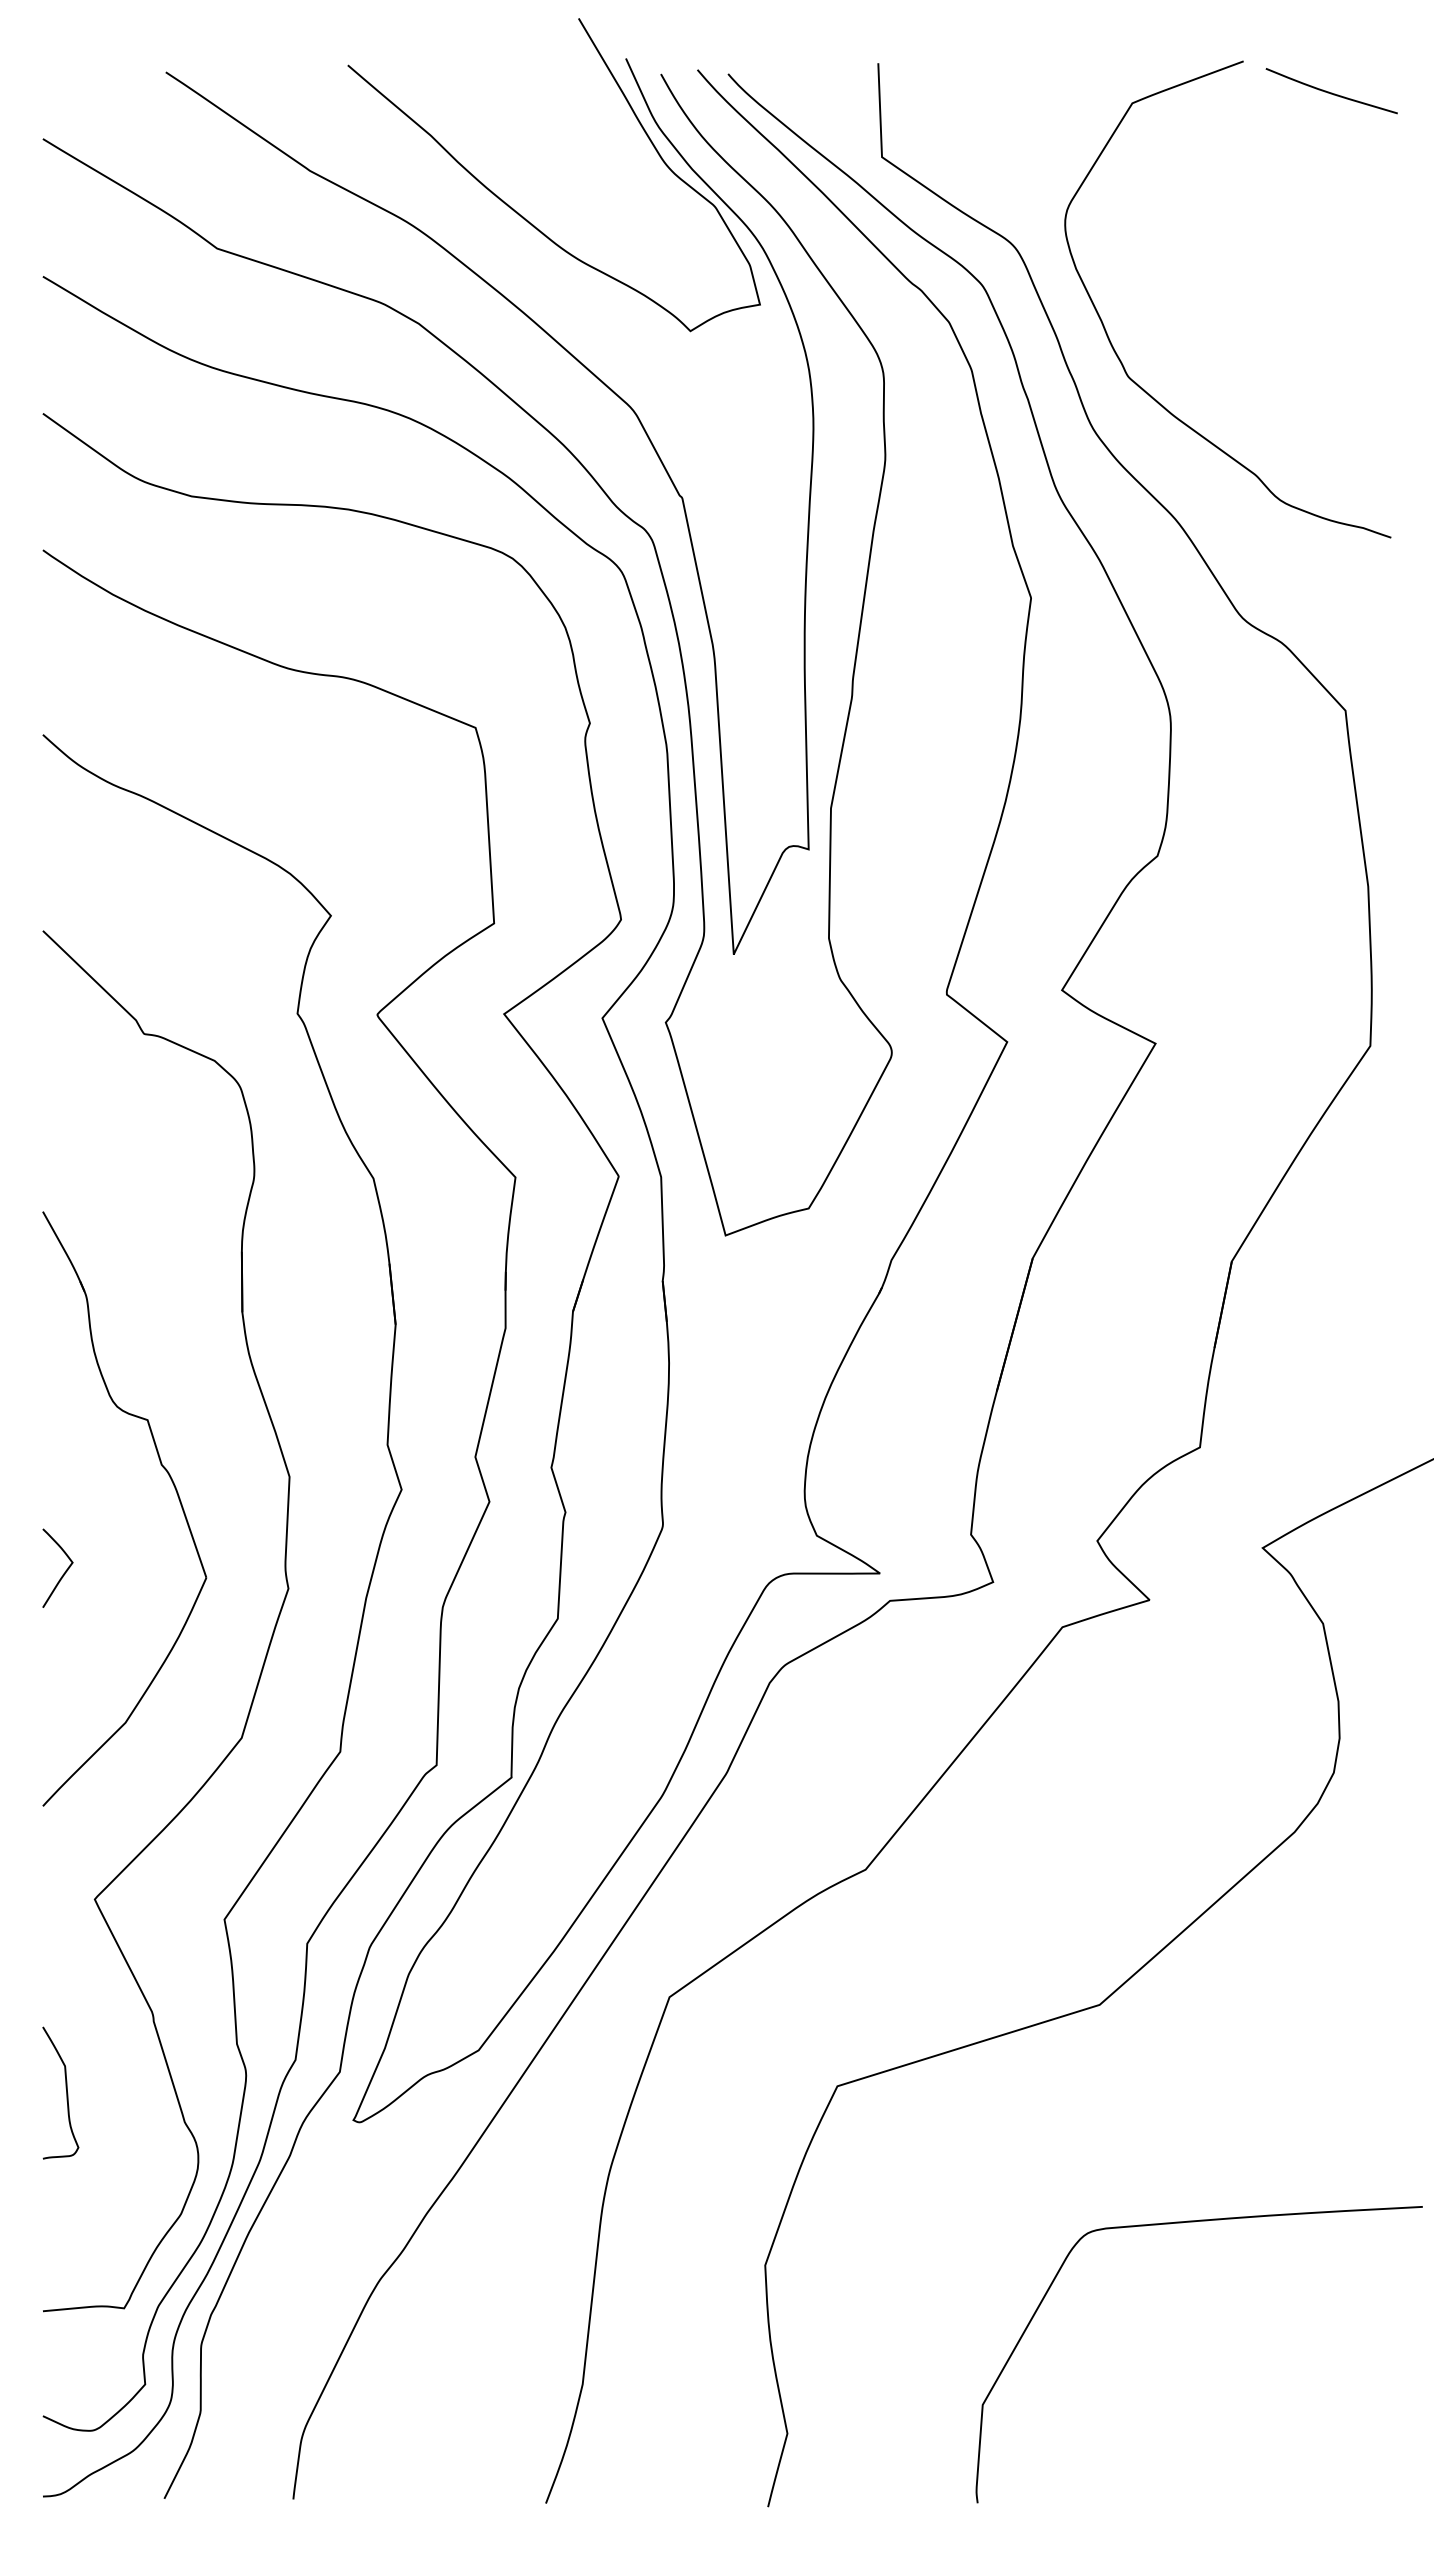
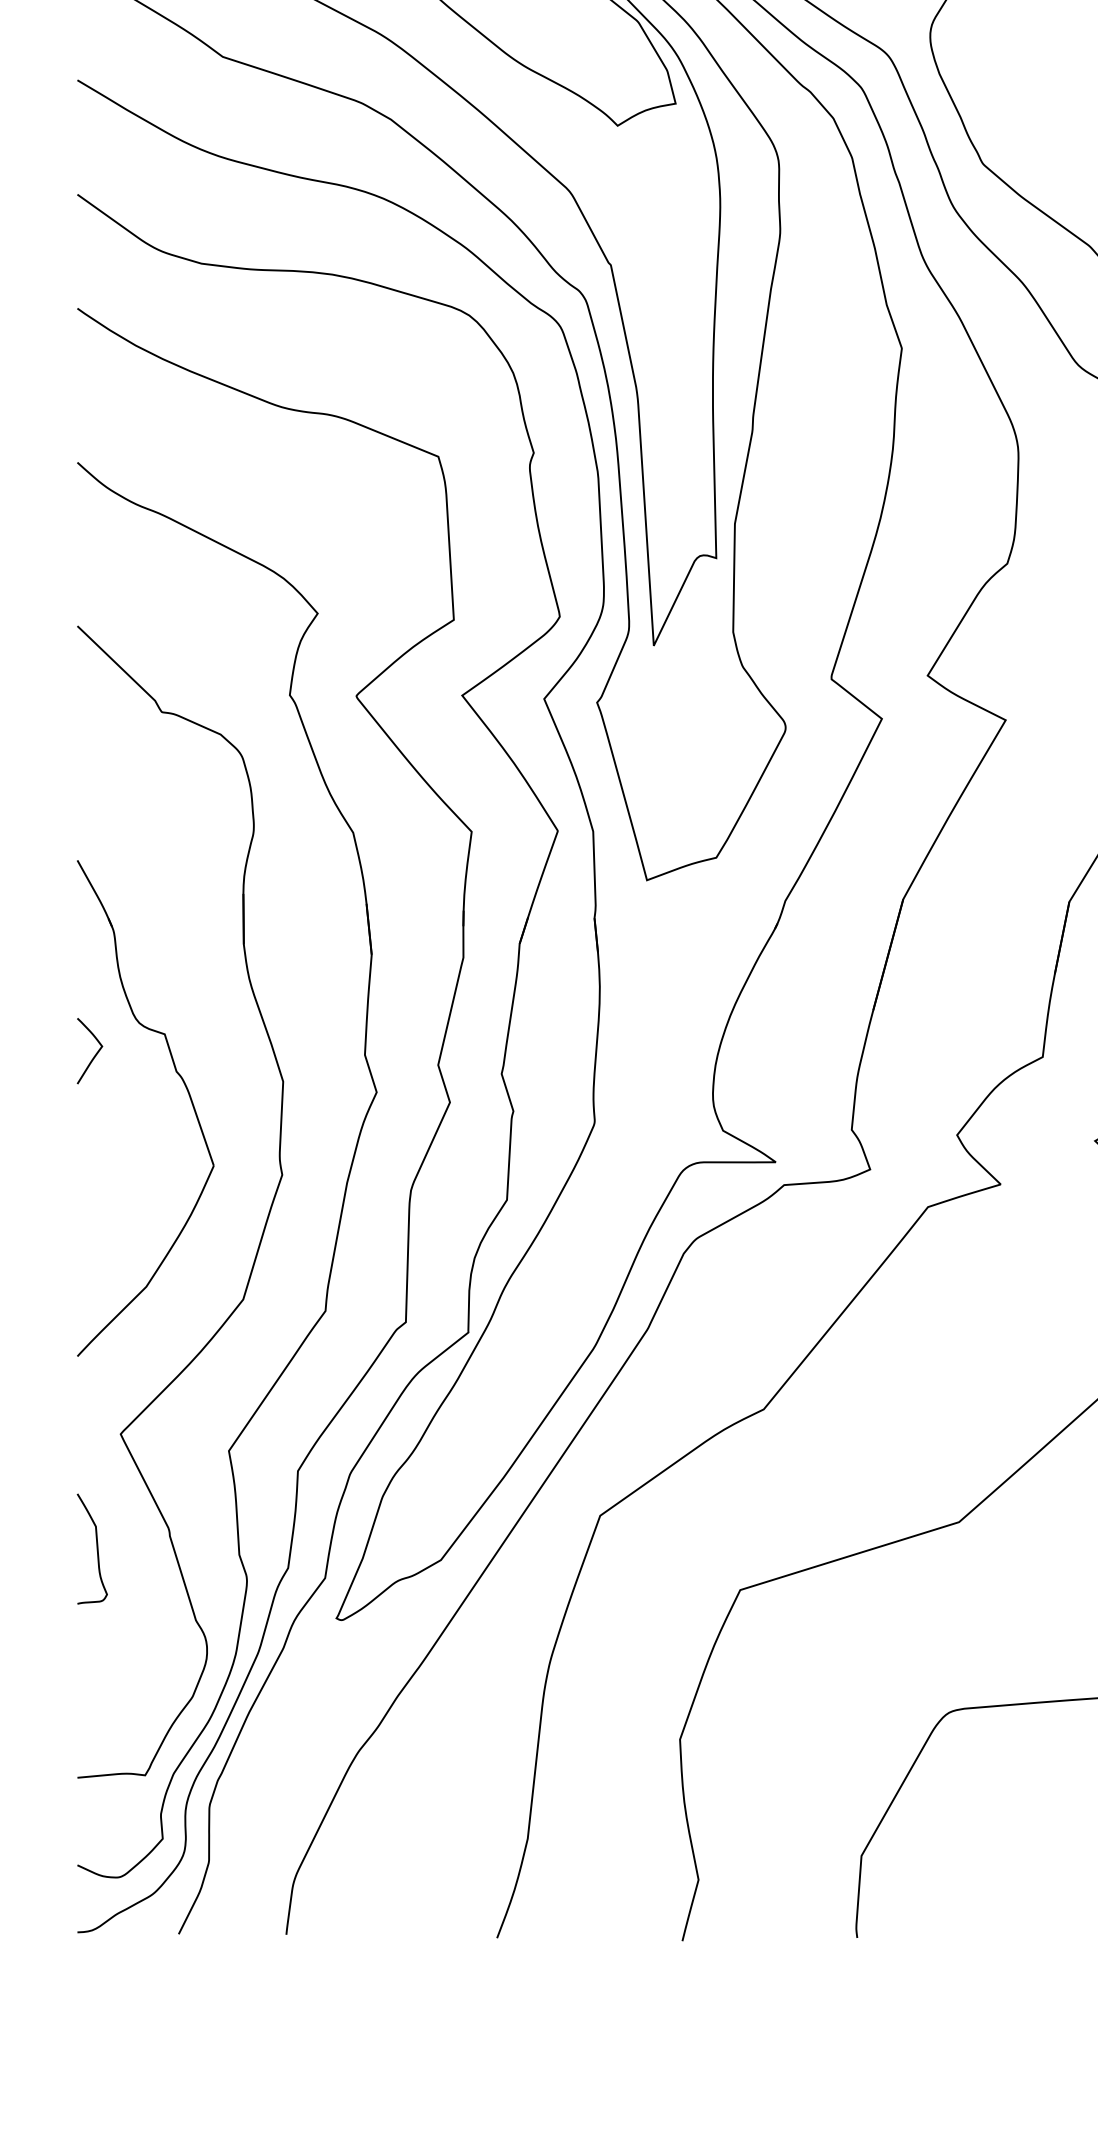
curve: (63, 1573) -> (94, 1055), moved
curve: (66, 2092) -> (97, 1548), moved

